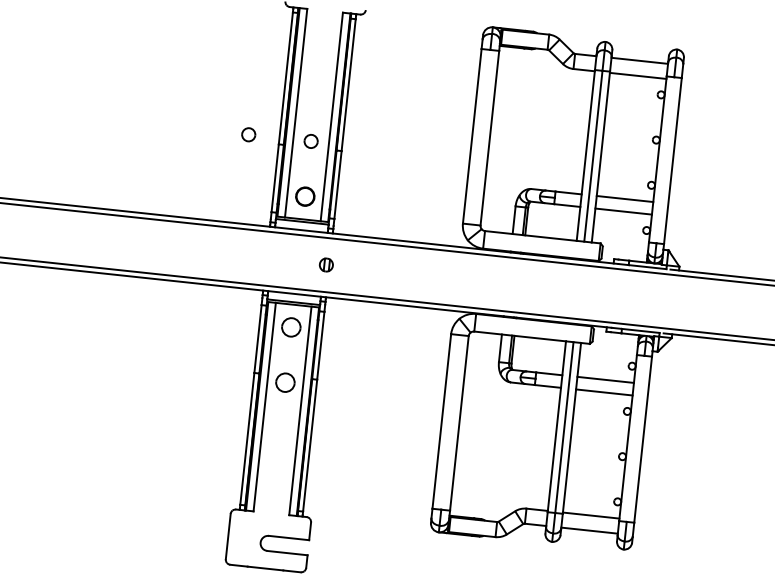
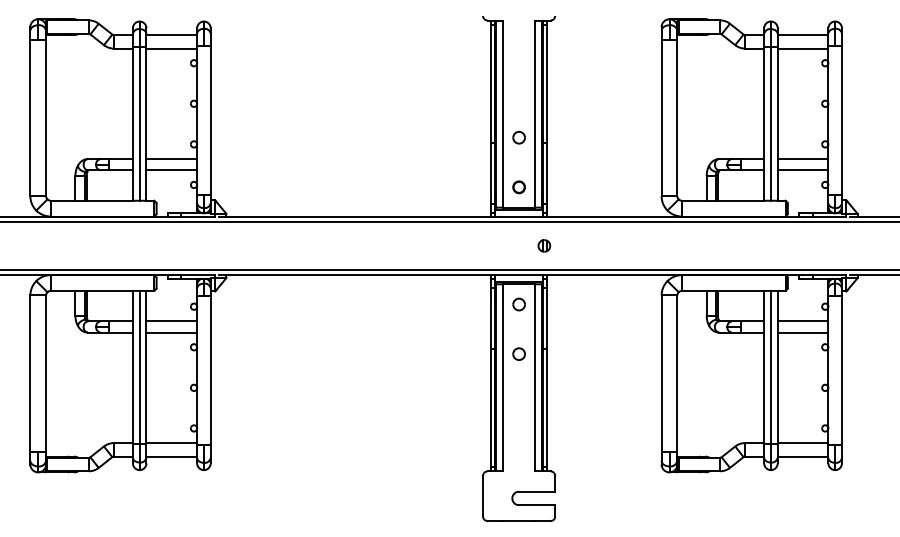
part: (248, 134) -> (462, 137), removed
part: (304, 196) -> (518, 187), size x0.71
part: (290, 327) -> (518, 304), size x0.71
part: (284, 381) -> (518, 353), size x0.71

